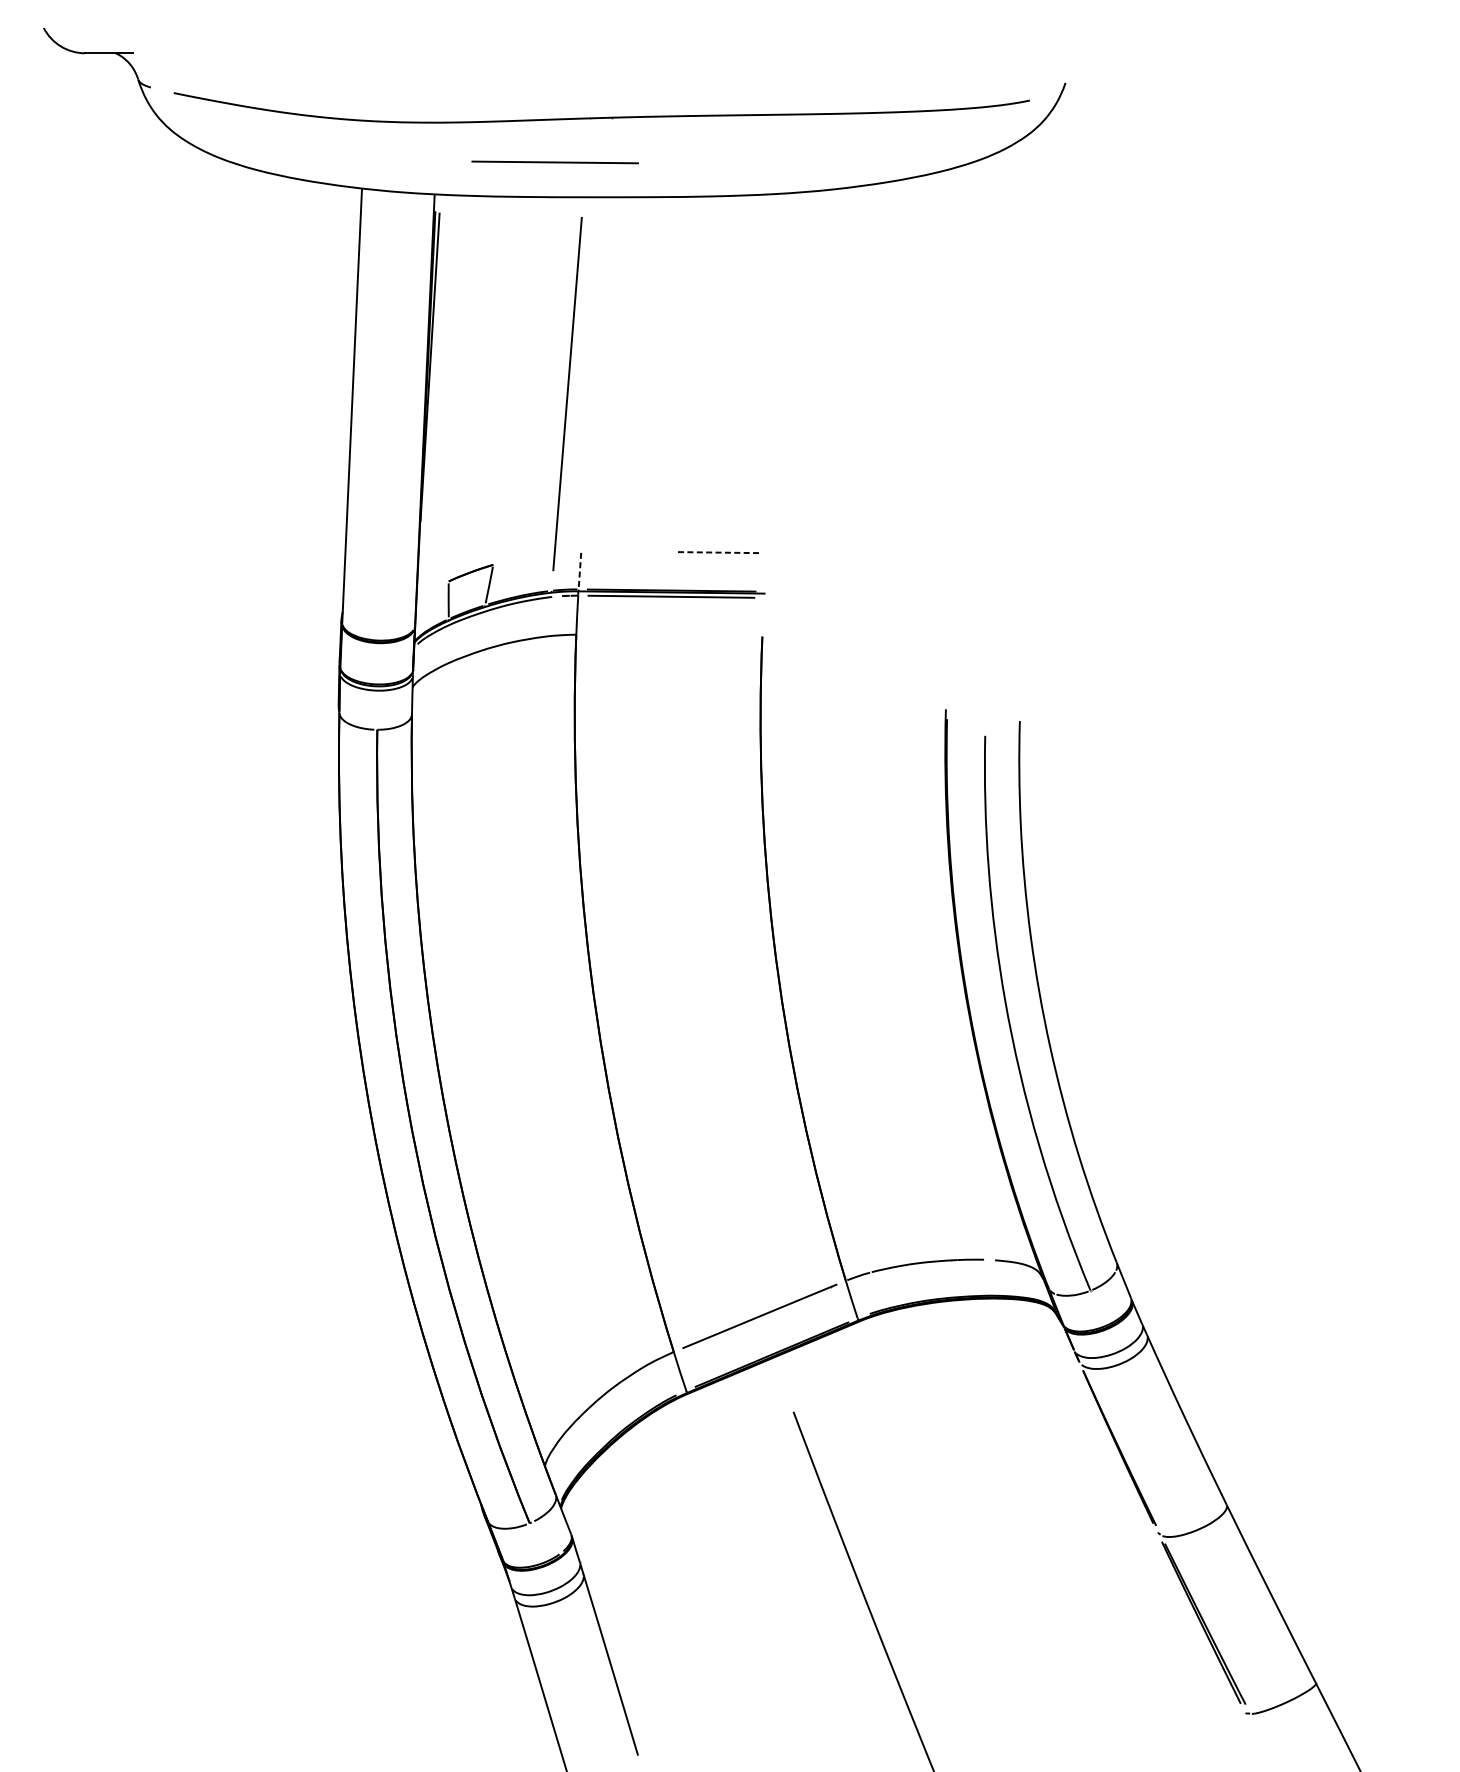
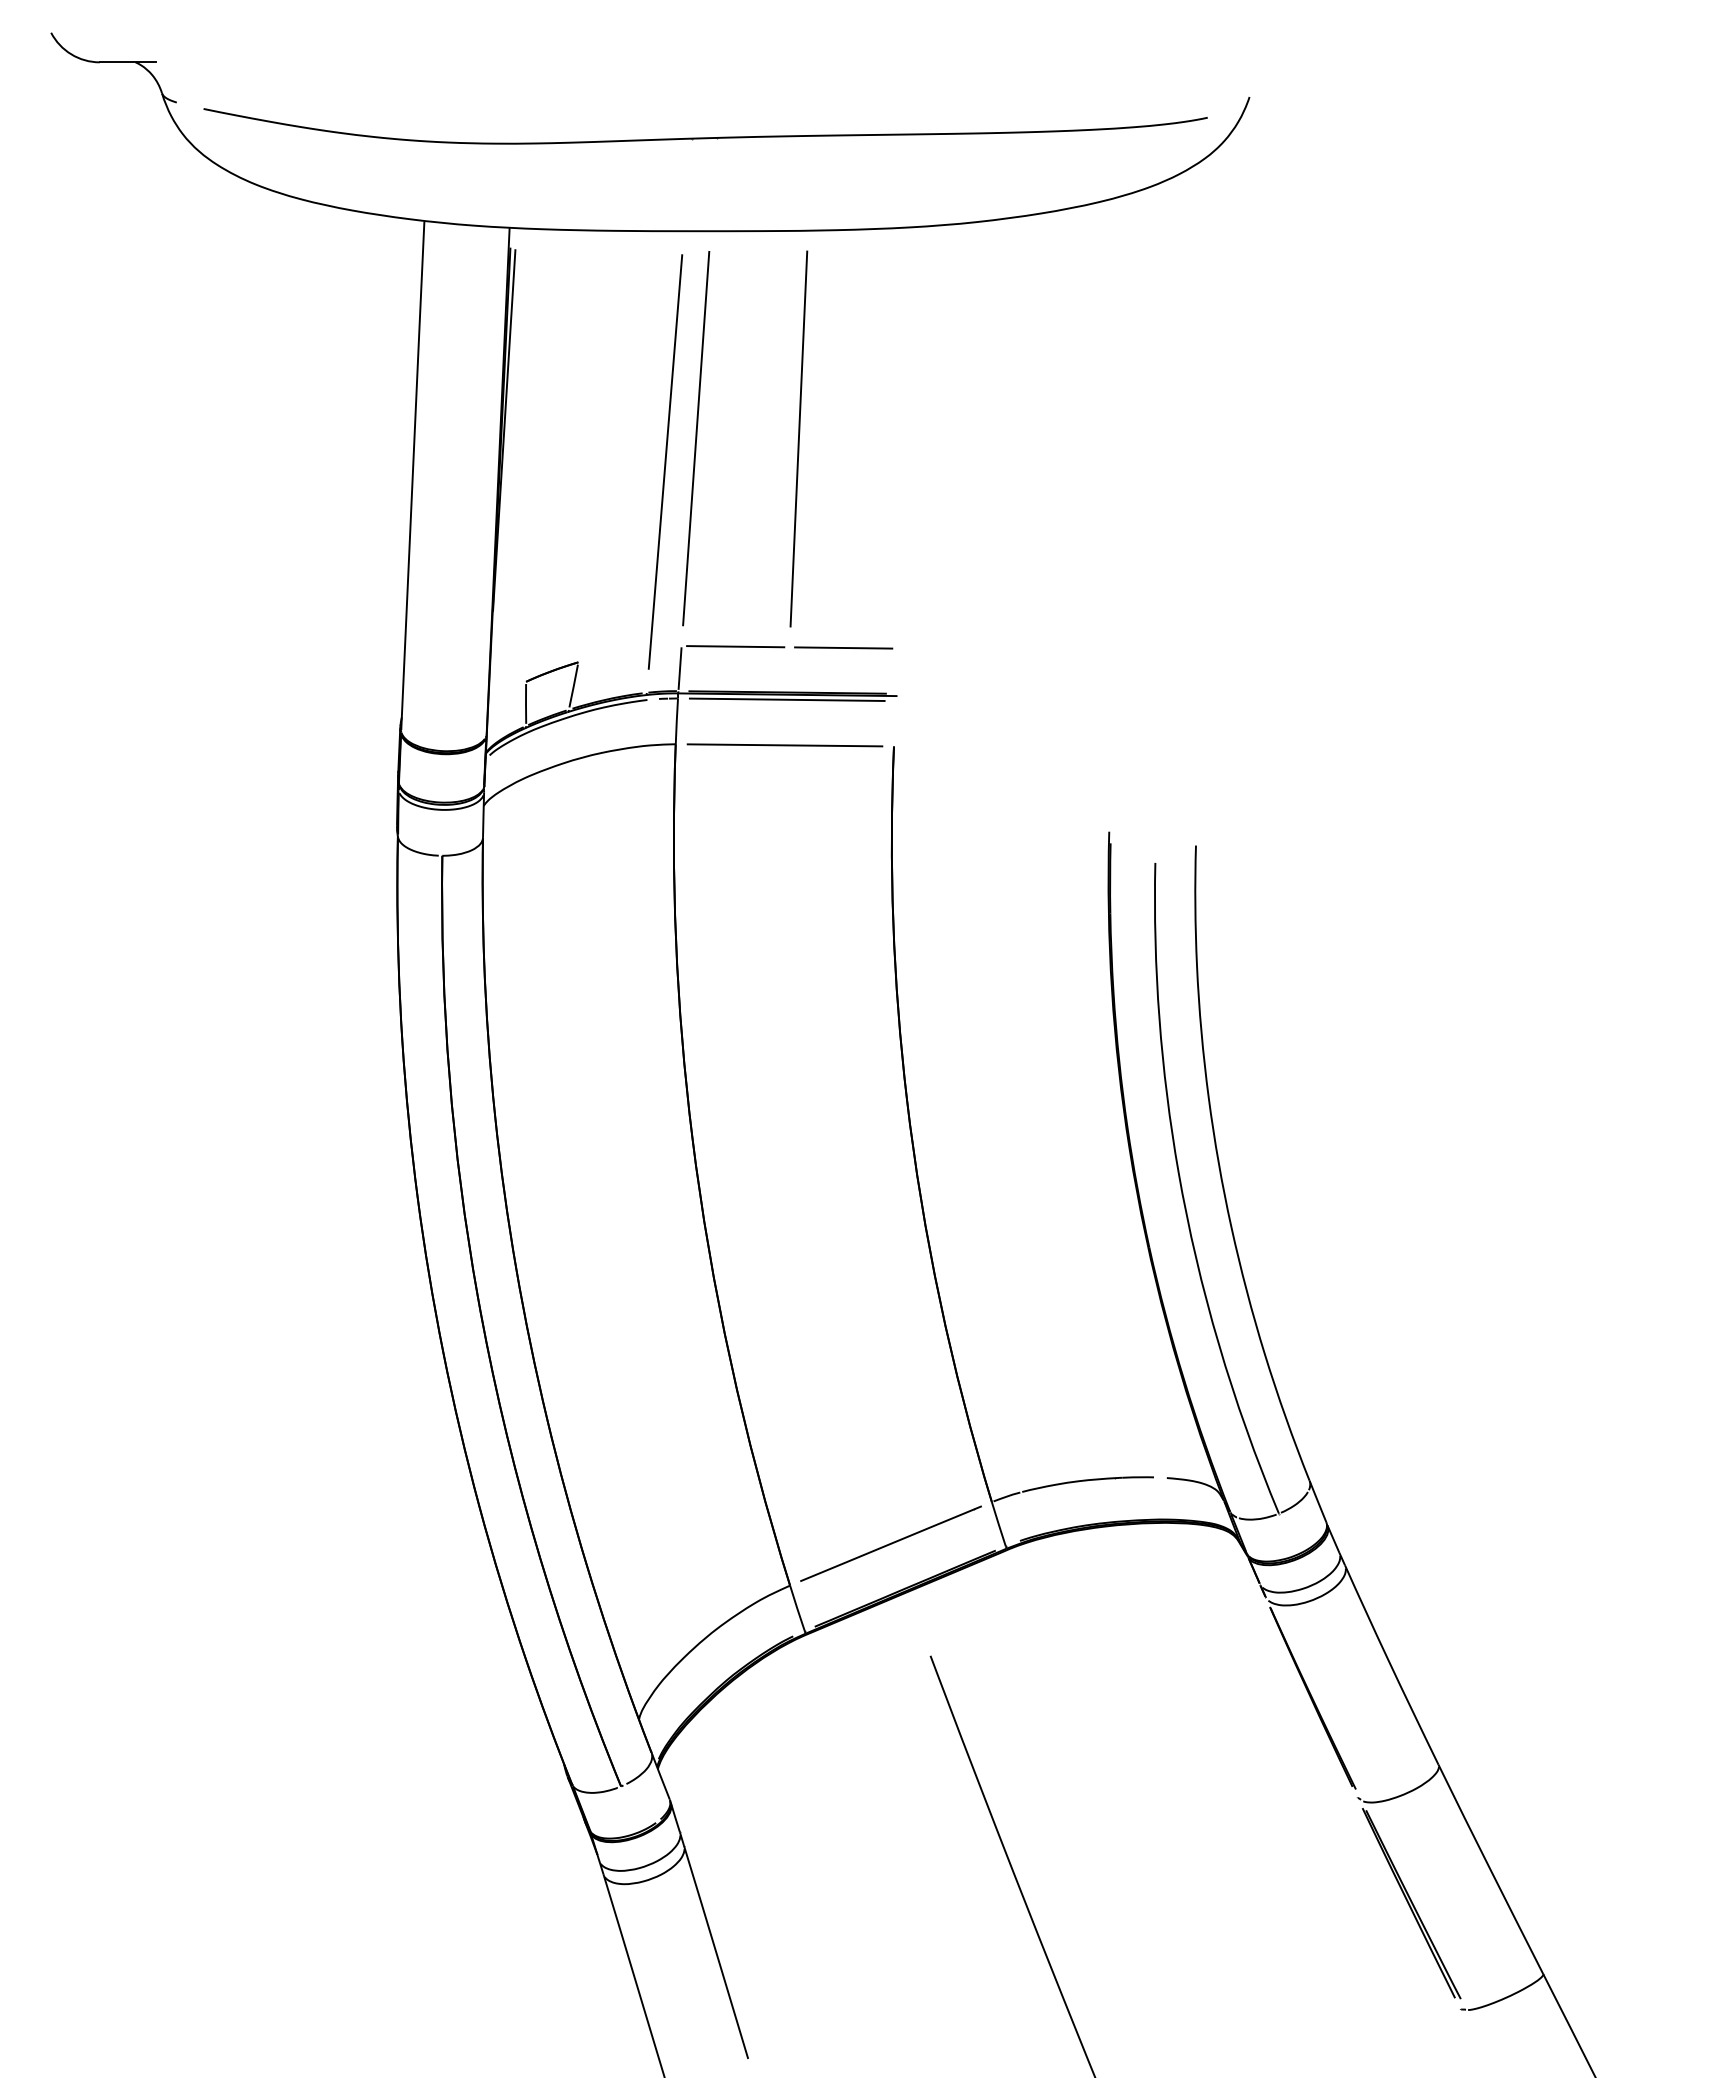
line: (554, 162) -> (784, 745), moved
line: (594, 374) -> (696, 438), added
line: (680, 374) -> (798, 438), added
line: (627, 551) -> (735, 646), added
line: (719, 553) -> (843, 648), dashed -> solid
line: (580, 570) -> (680, 669), dashed -> solid

